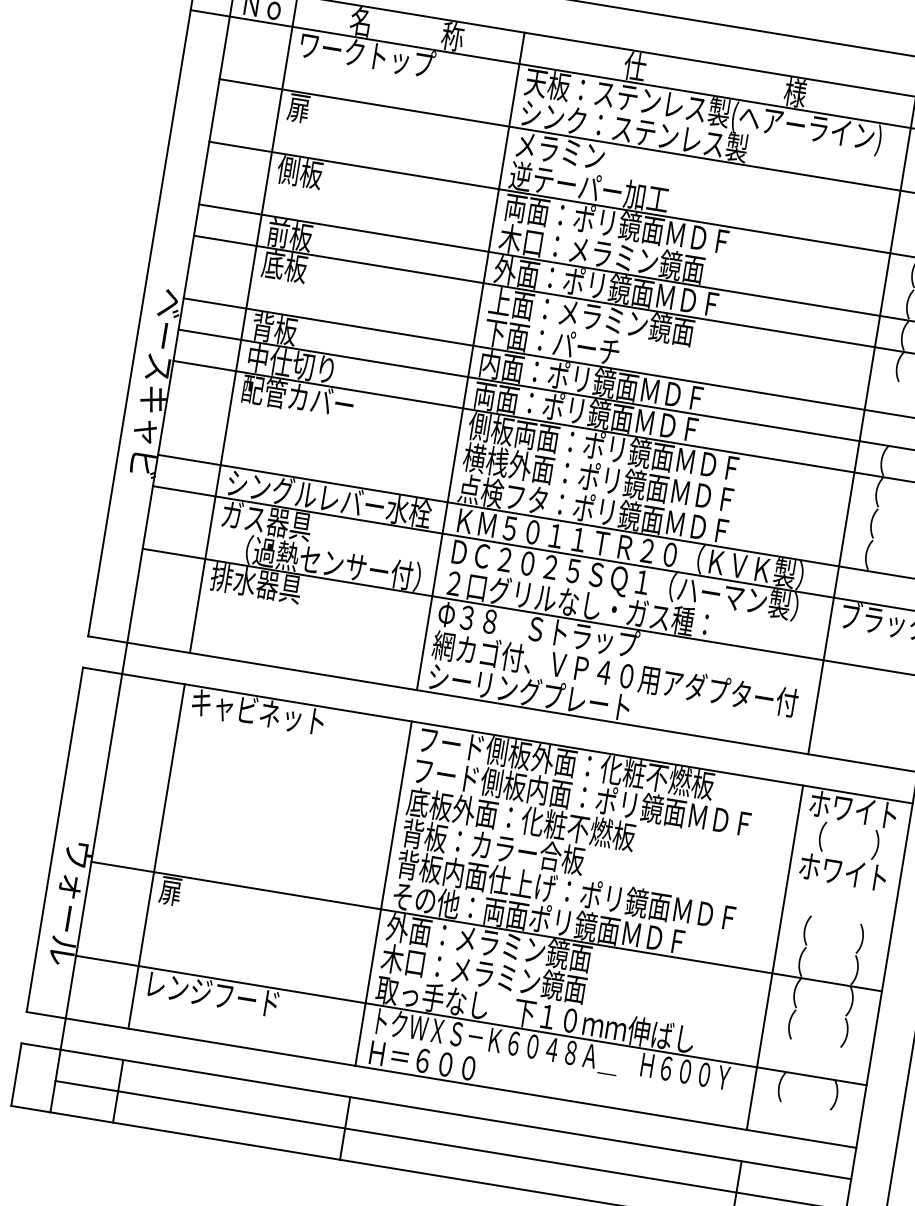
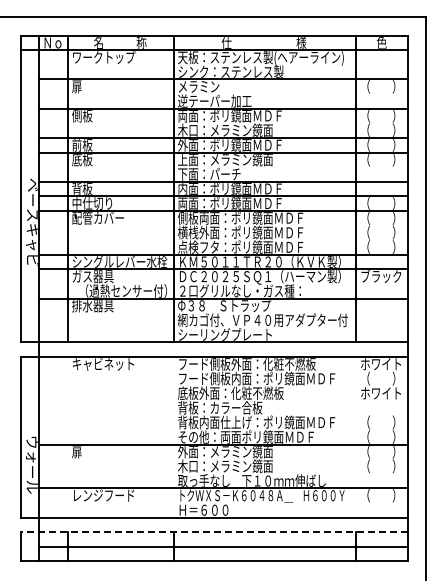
line: (157, 855) -> (68, 436), removed
line: (383, 891) -> (173, 436), removed
line: (775, 956) -> (356, 436), removed
line: (435, 1111) -> (213, 532), solid -> dashed

